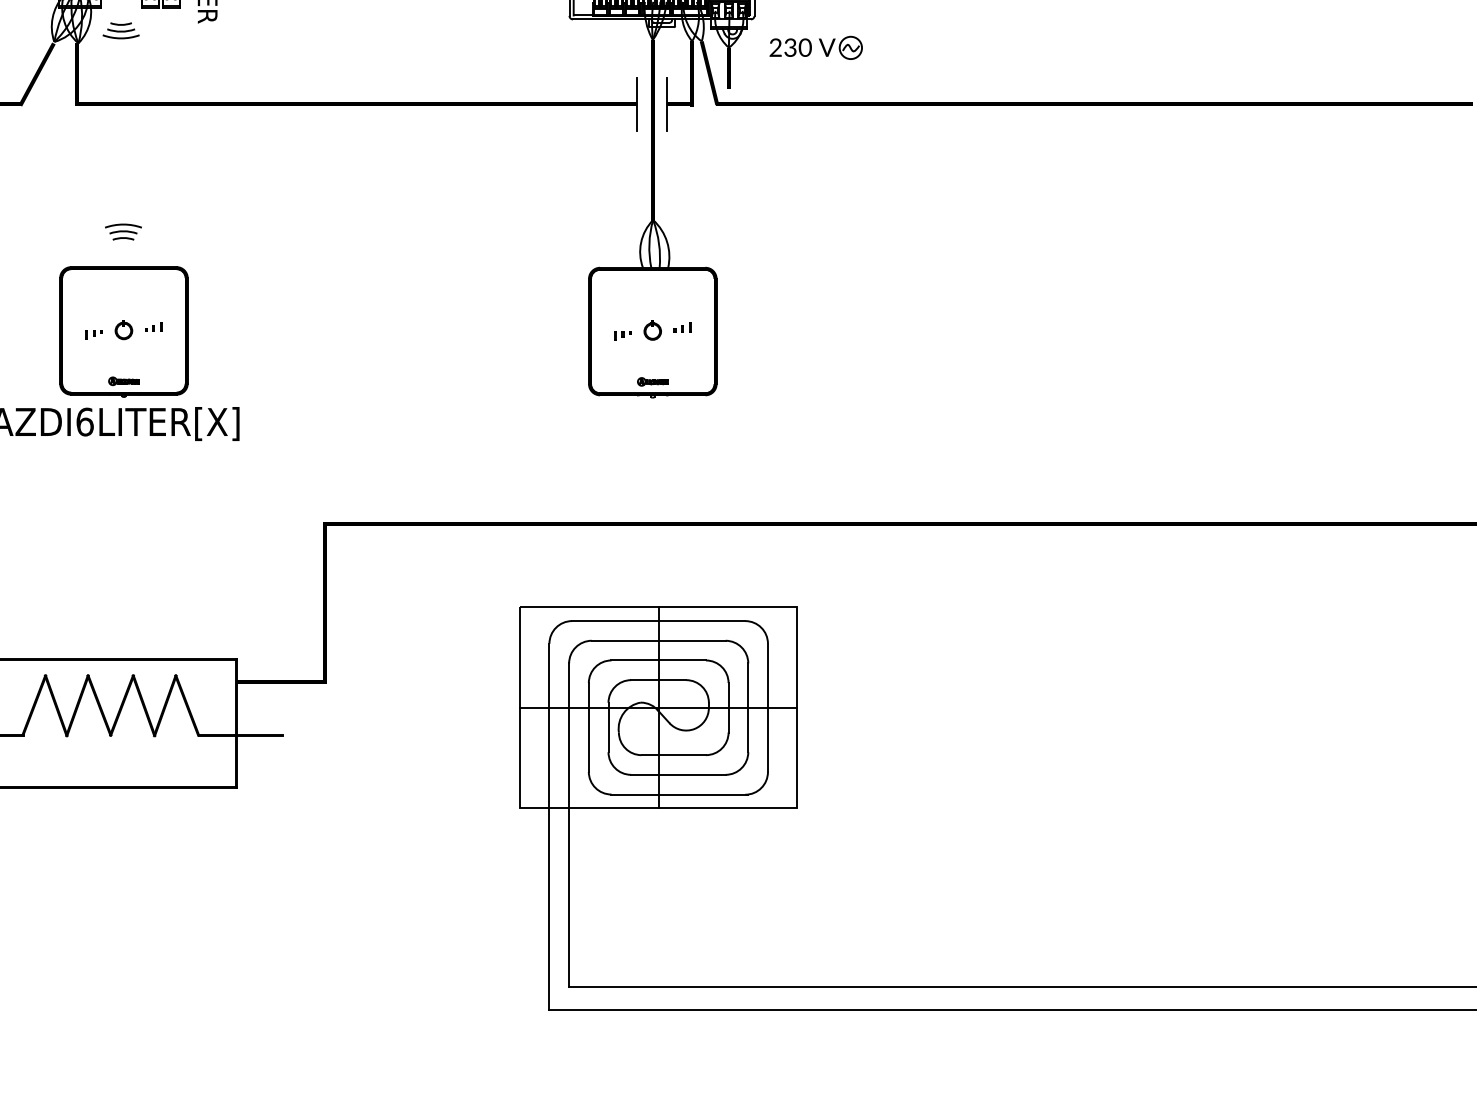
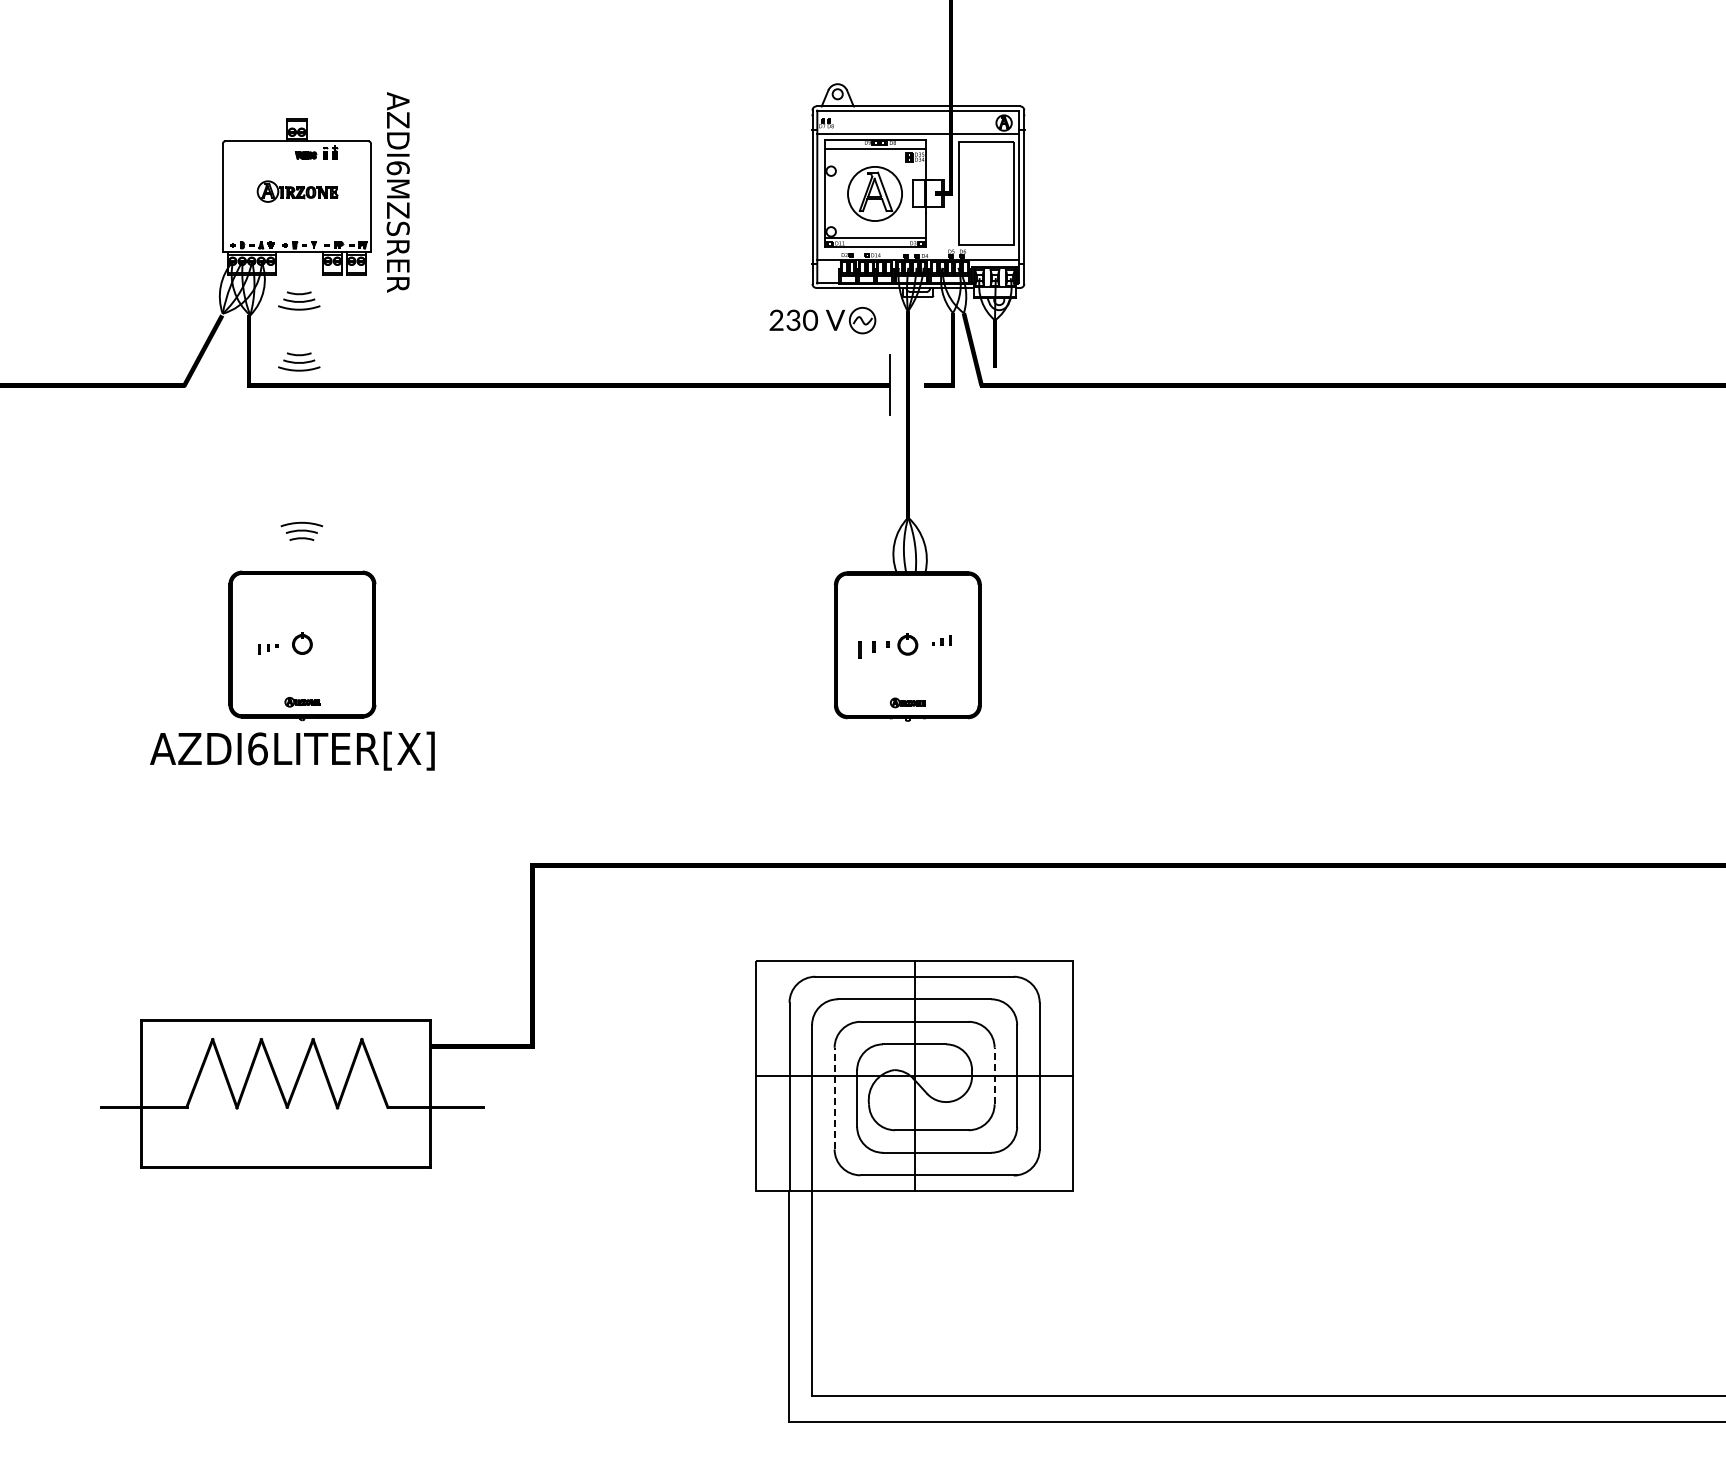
part: (815, 47) -> (822, 320), moved
part: (121, 83) -> (299, 361), added
line: (667, 104) -> (924, 385), removed
part: (153, 326) -> (336, 639), removed
part: (622, 335) -> (873, 649), size x1.6
line: (728, 707) -> (994, 1075), solid -> dashed
line: (588, 727) -> (834, 1098), solid -> dashed

